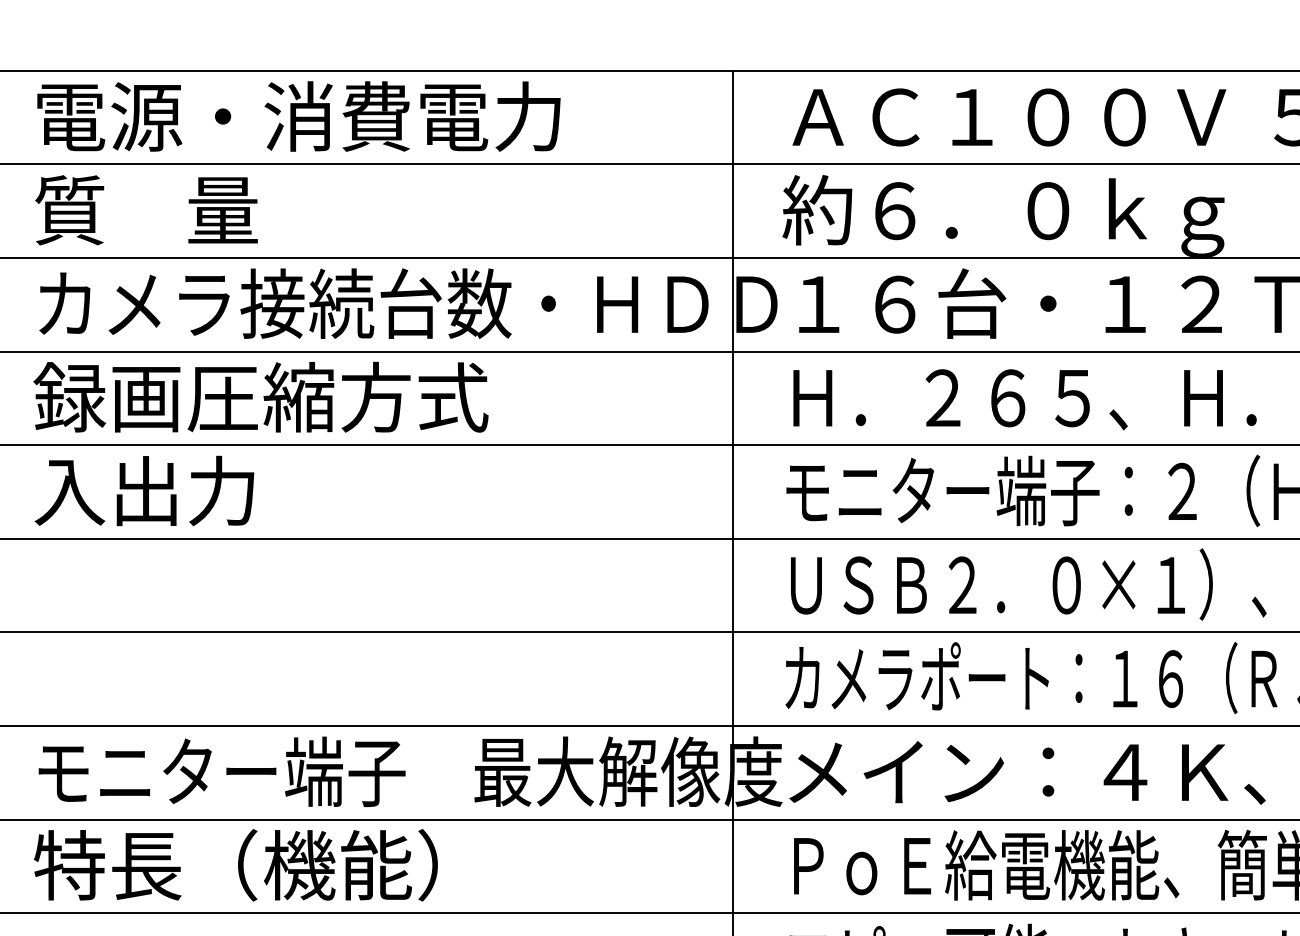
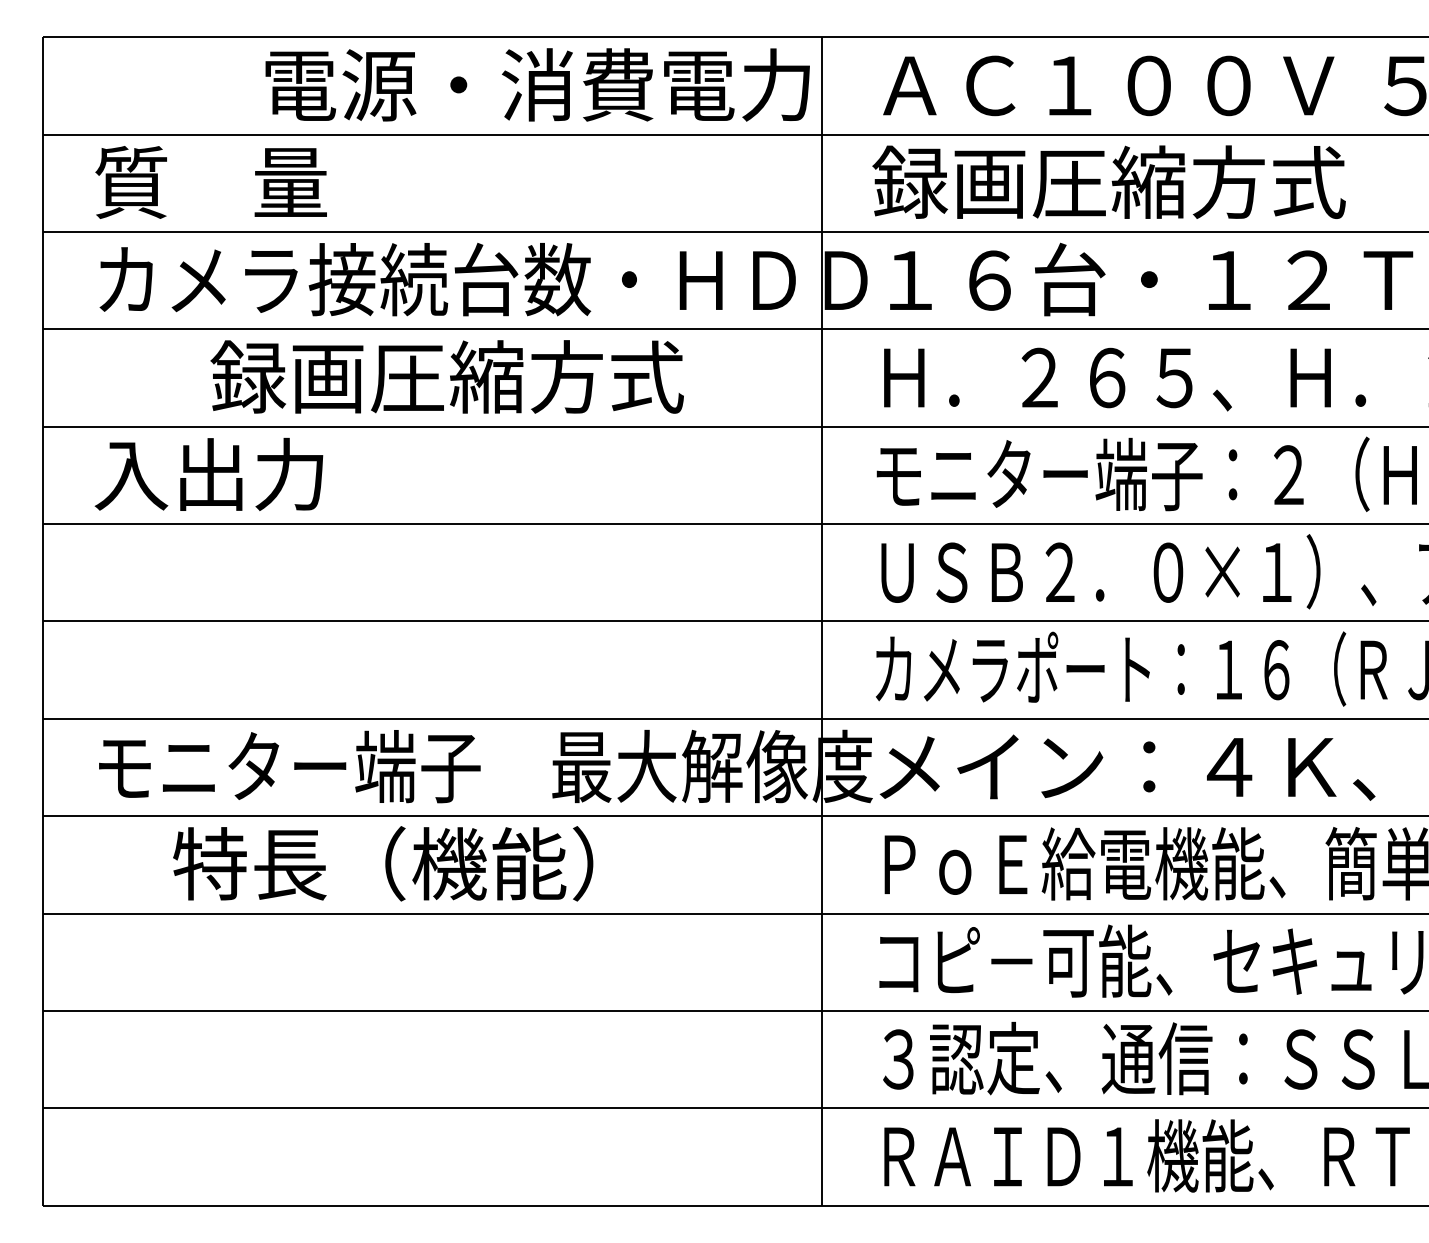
text: (298, 116) -> (537, 84), moved
text: (1009, 215) -> (1108, 187), 約６．０ｋｇ -> 録画圧縮方式
text: (260, 396) -> (446, 376), moved
text: (236, 864) -> (383, 863), moved

